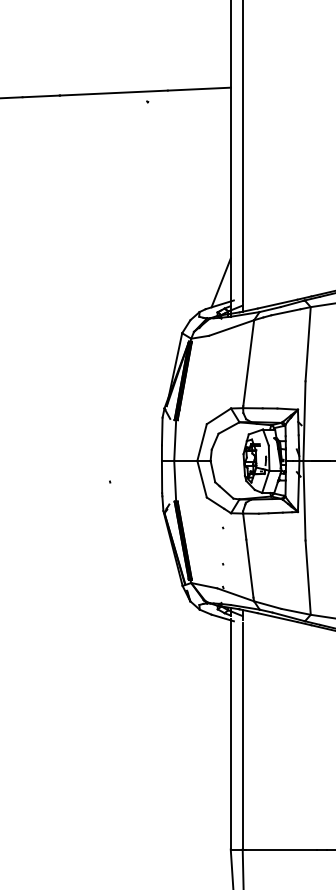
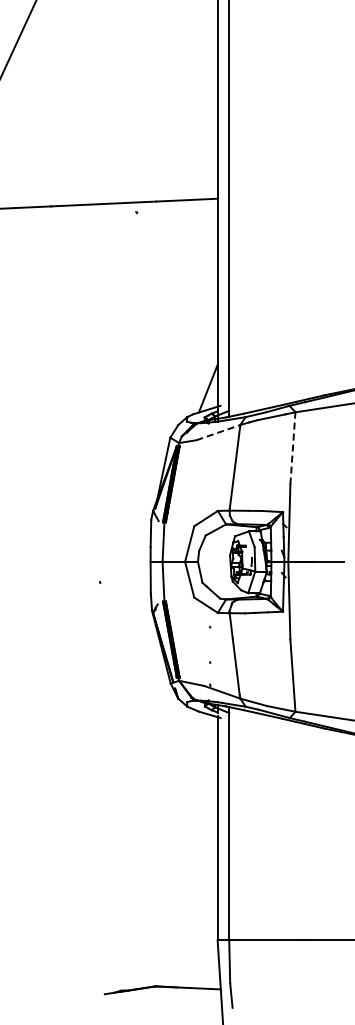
line: (231, 327) -> (218, 432), solid -> dashed
line: (307, 343) -> (292, 447), solid -> dashed

